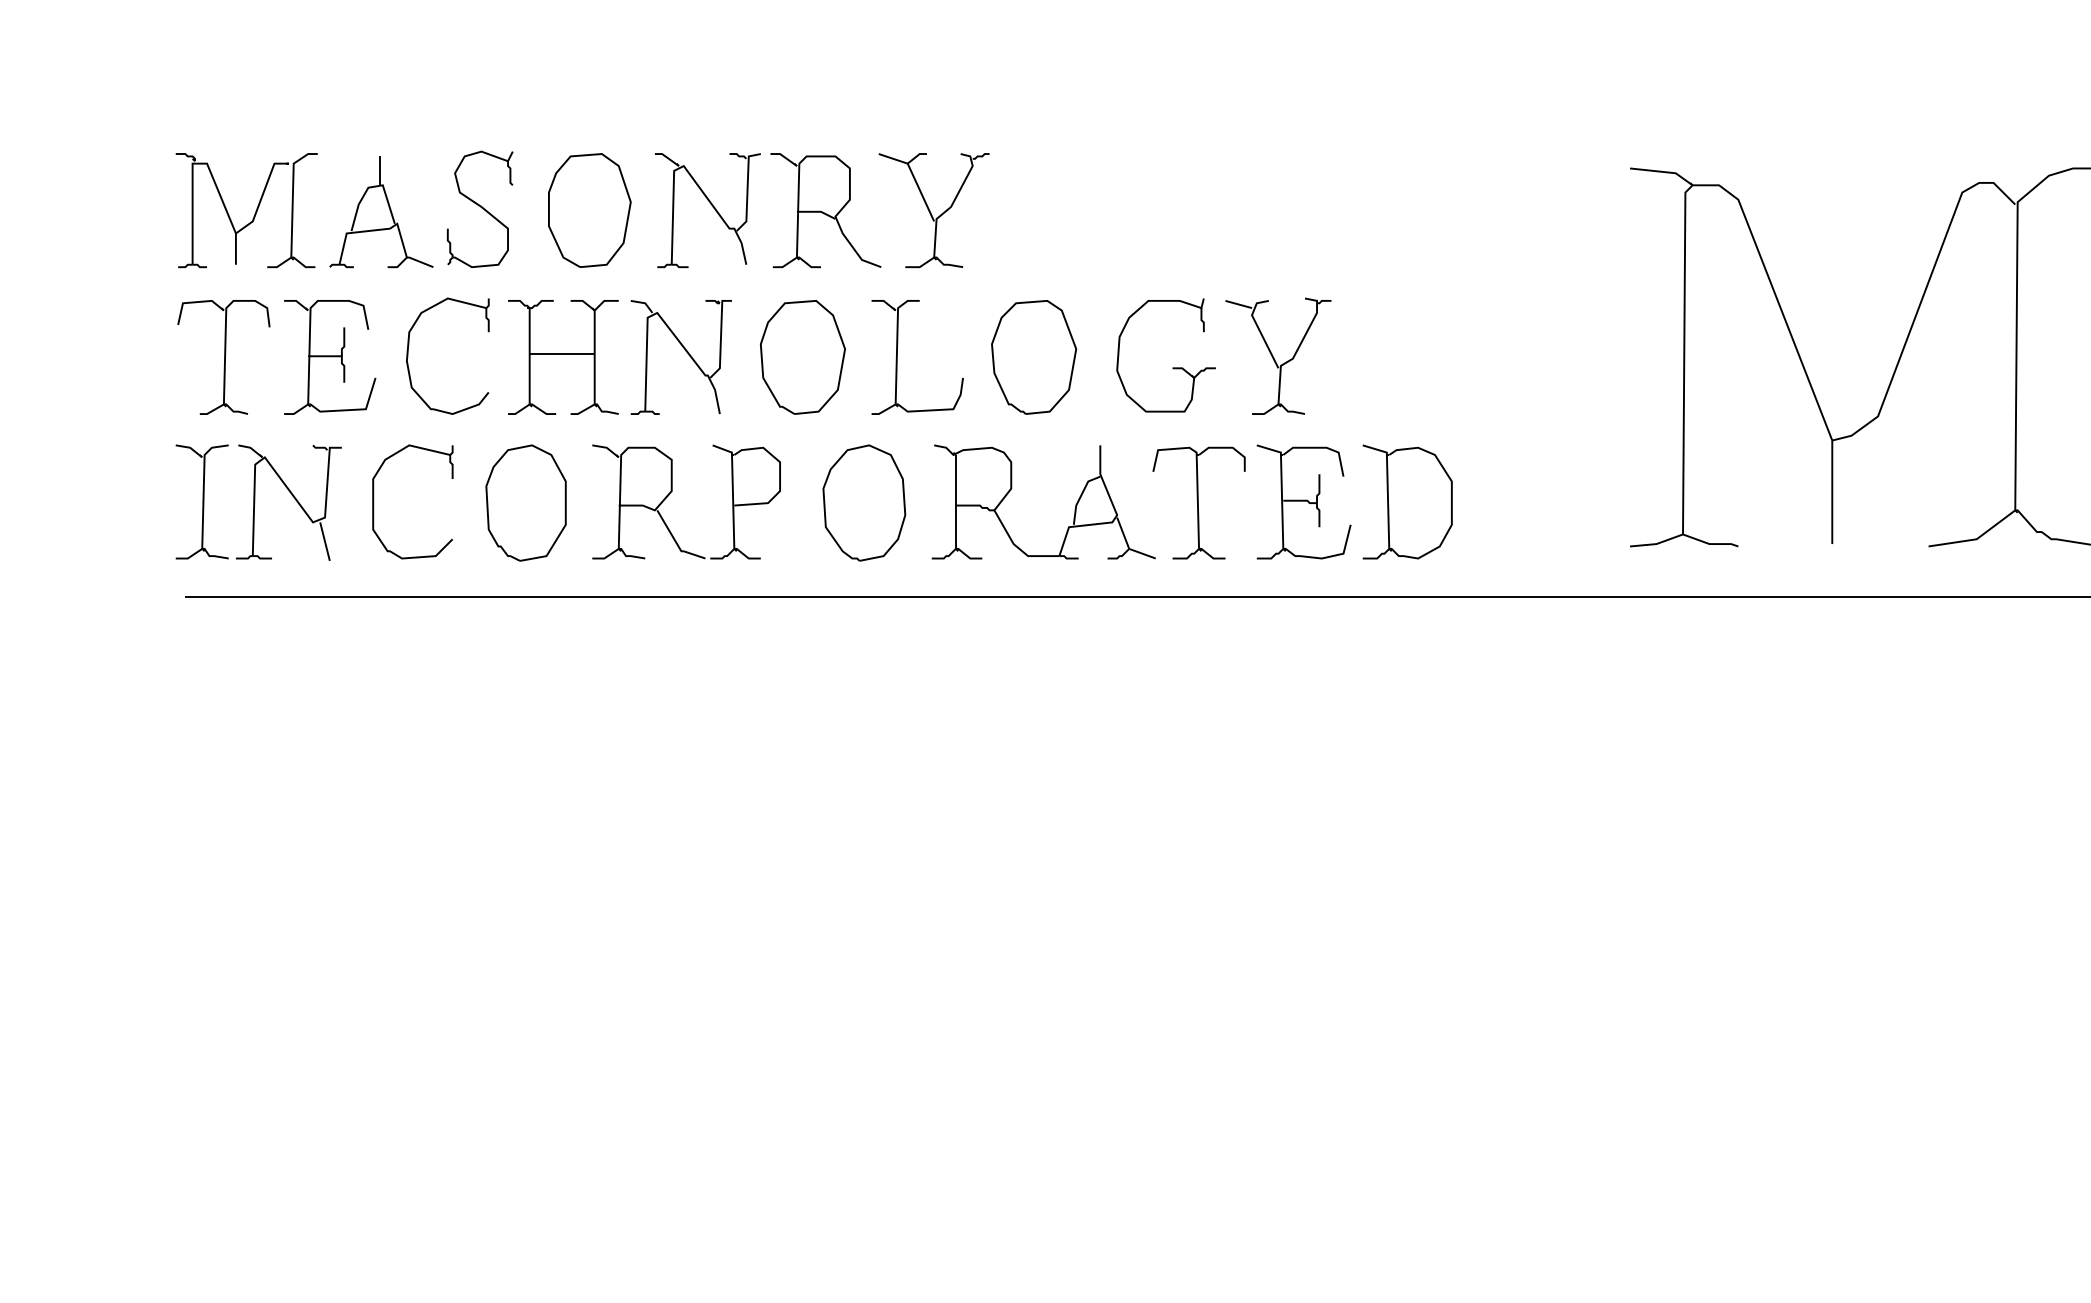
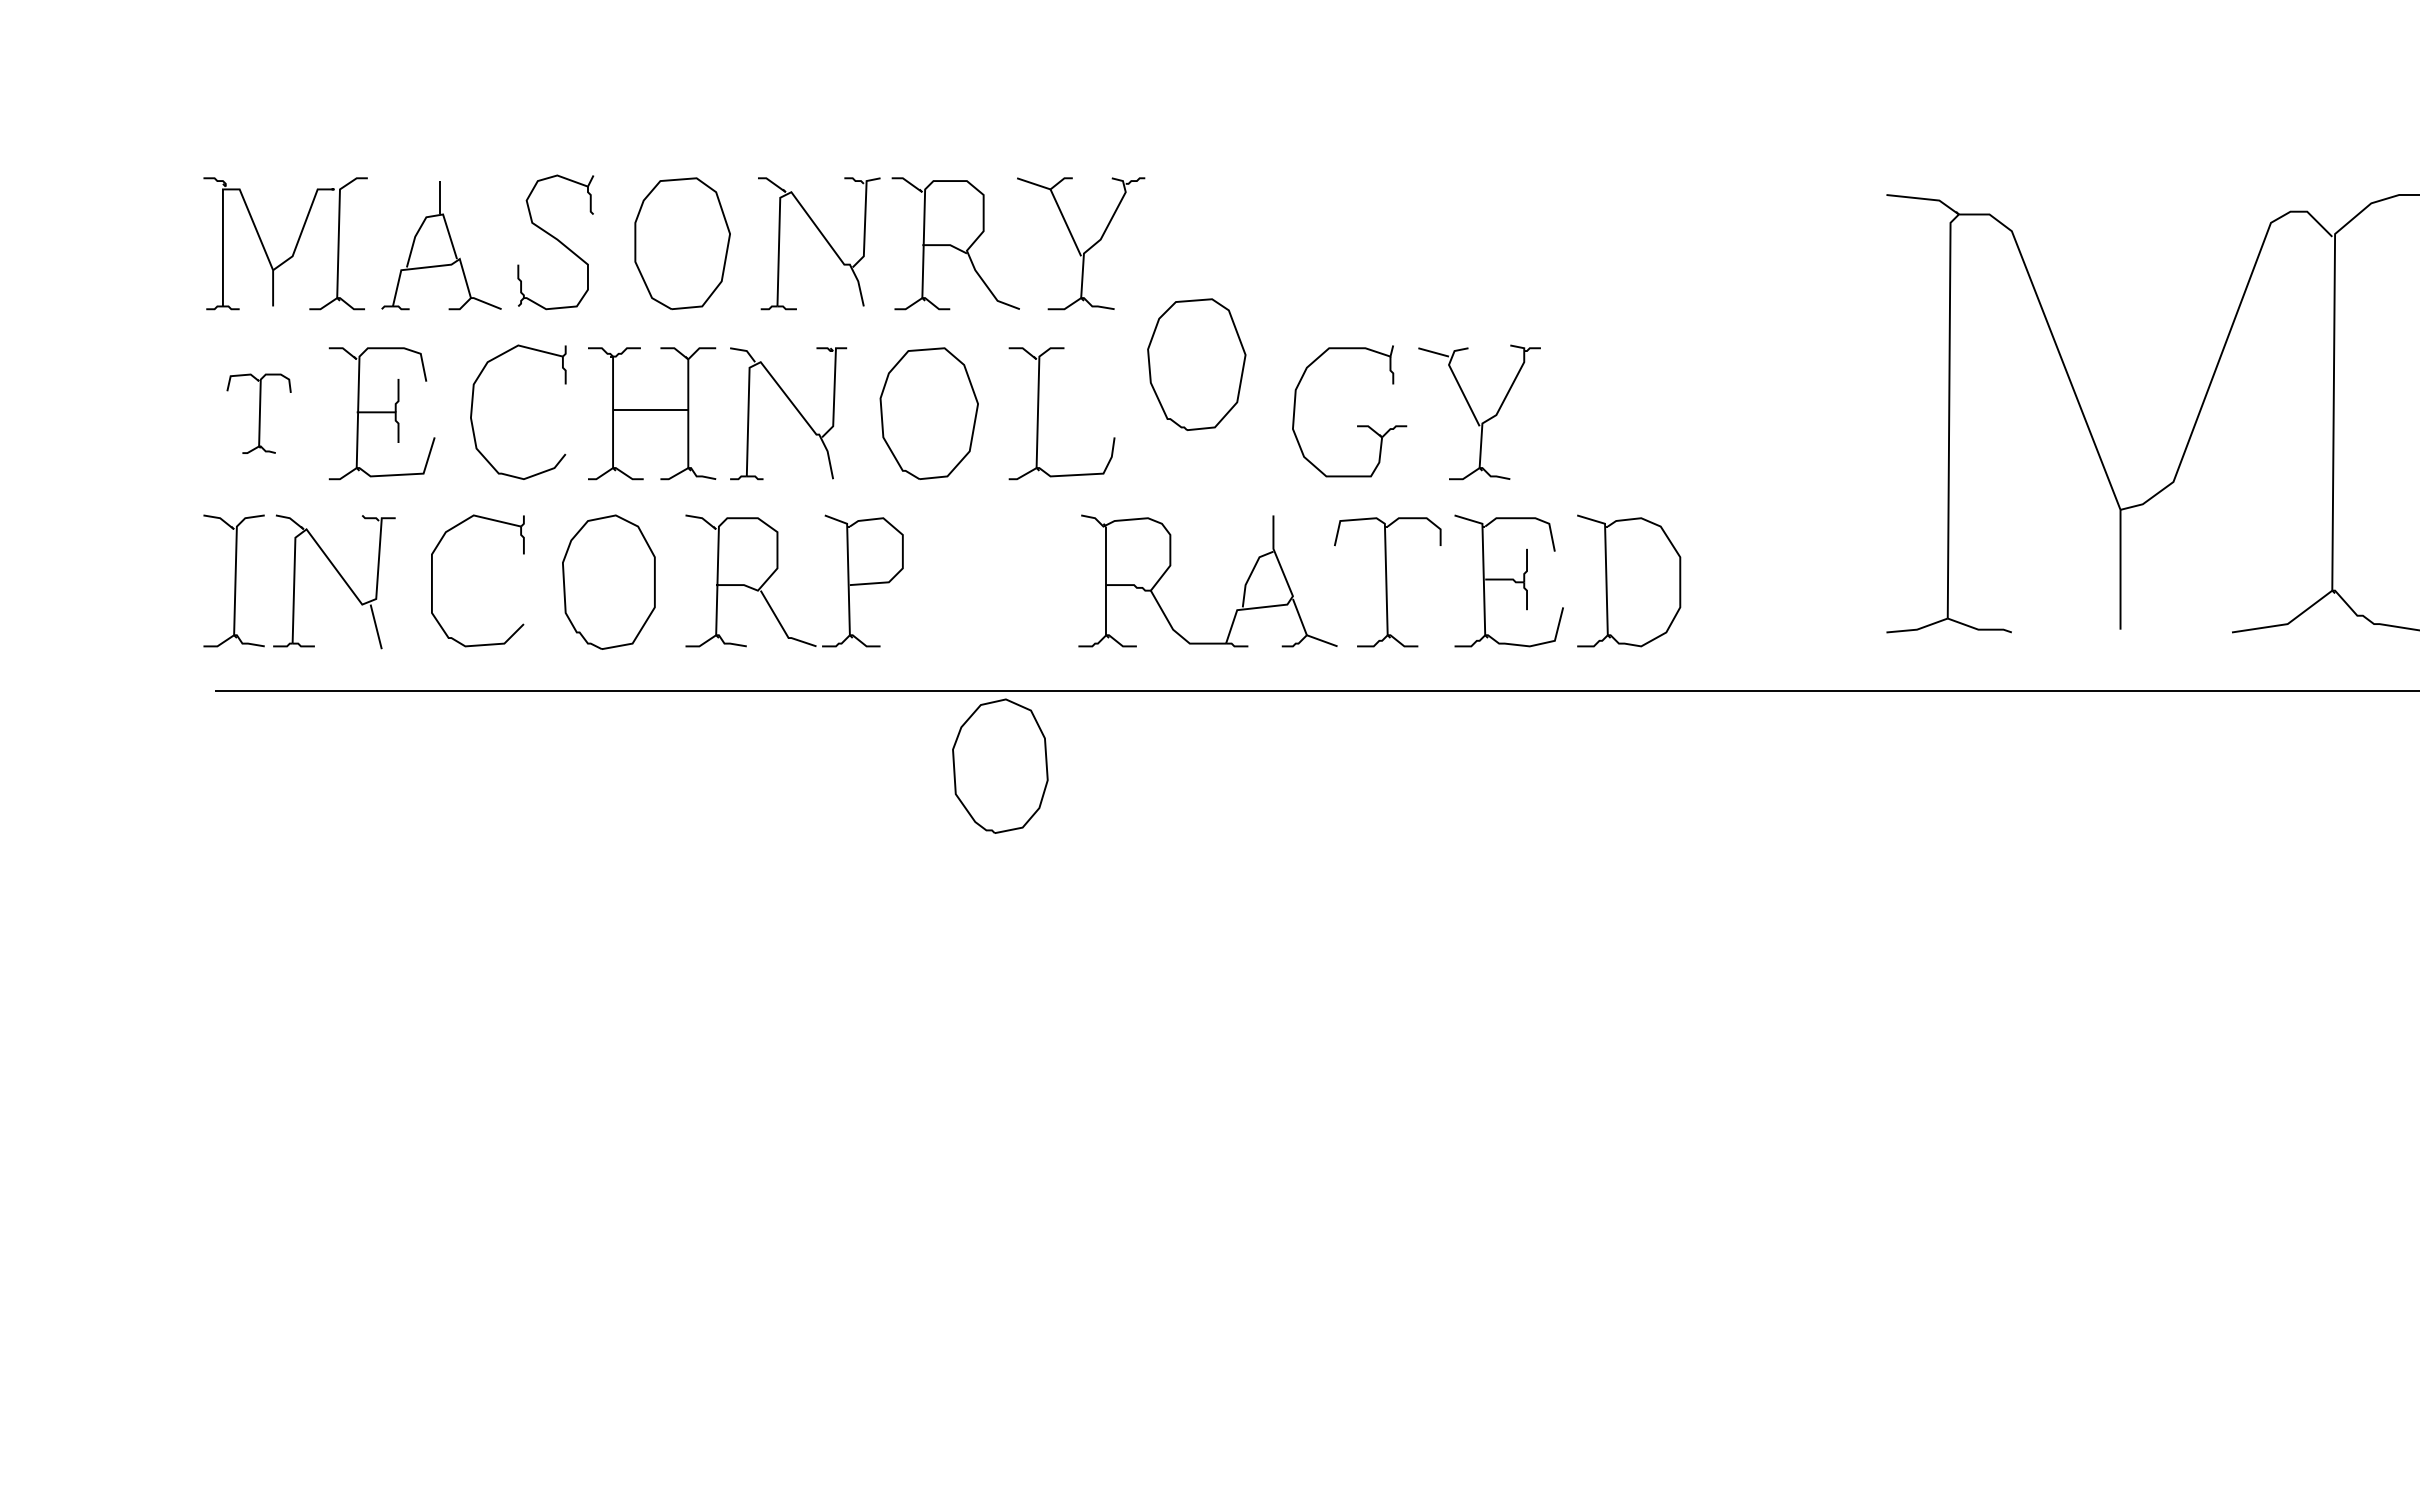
part: (223, 357) -> (258, 413), size x0.6
part: (1033, 357) -> (1196, 364), moved
part: (864, 502) -> (1000, 765), moved

